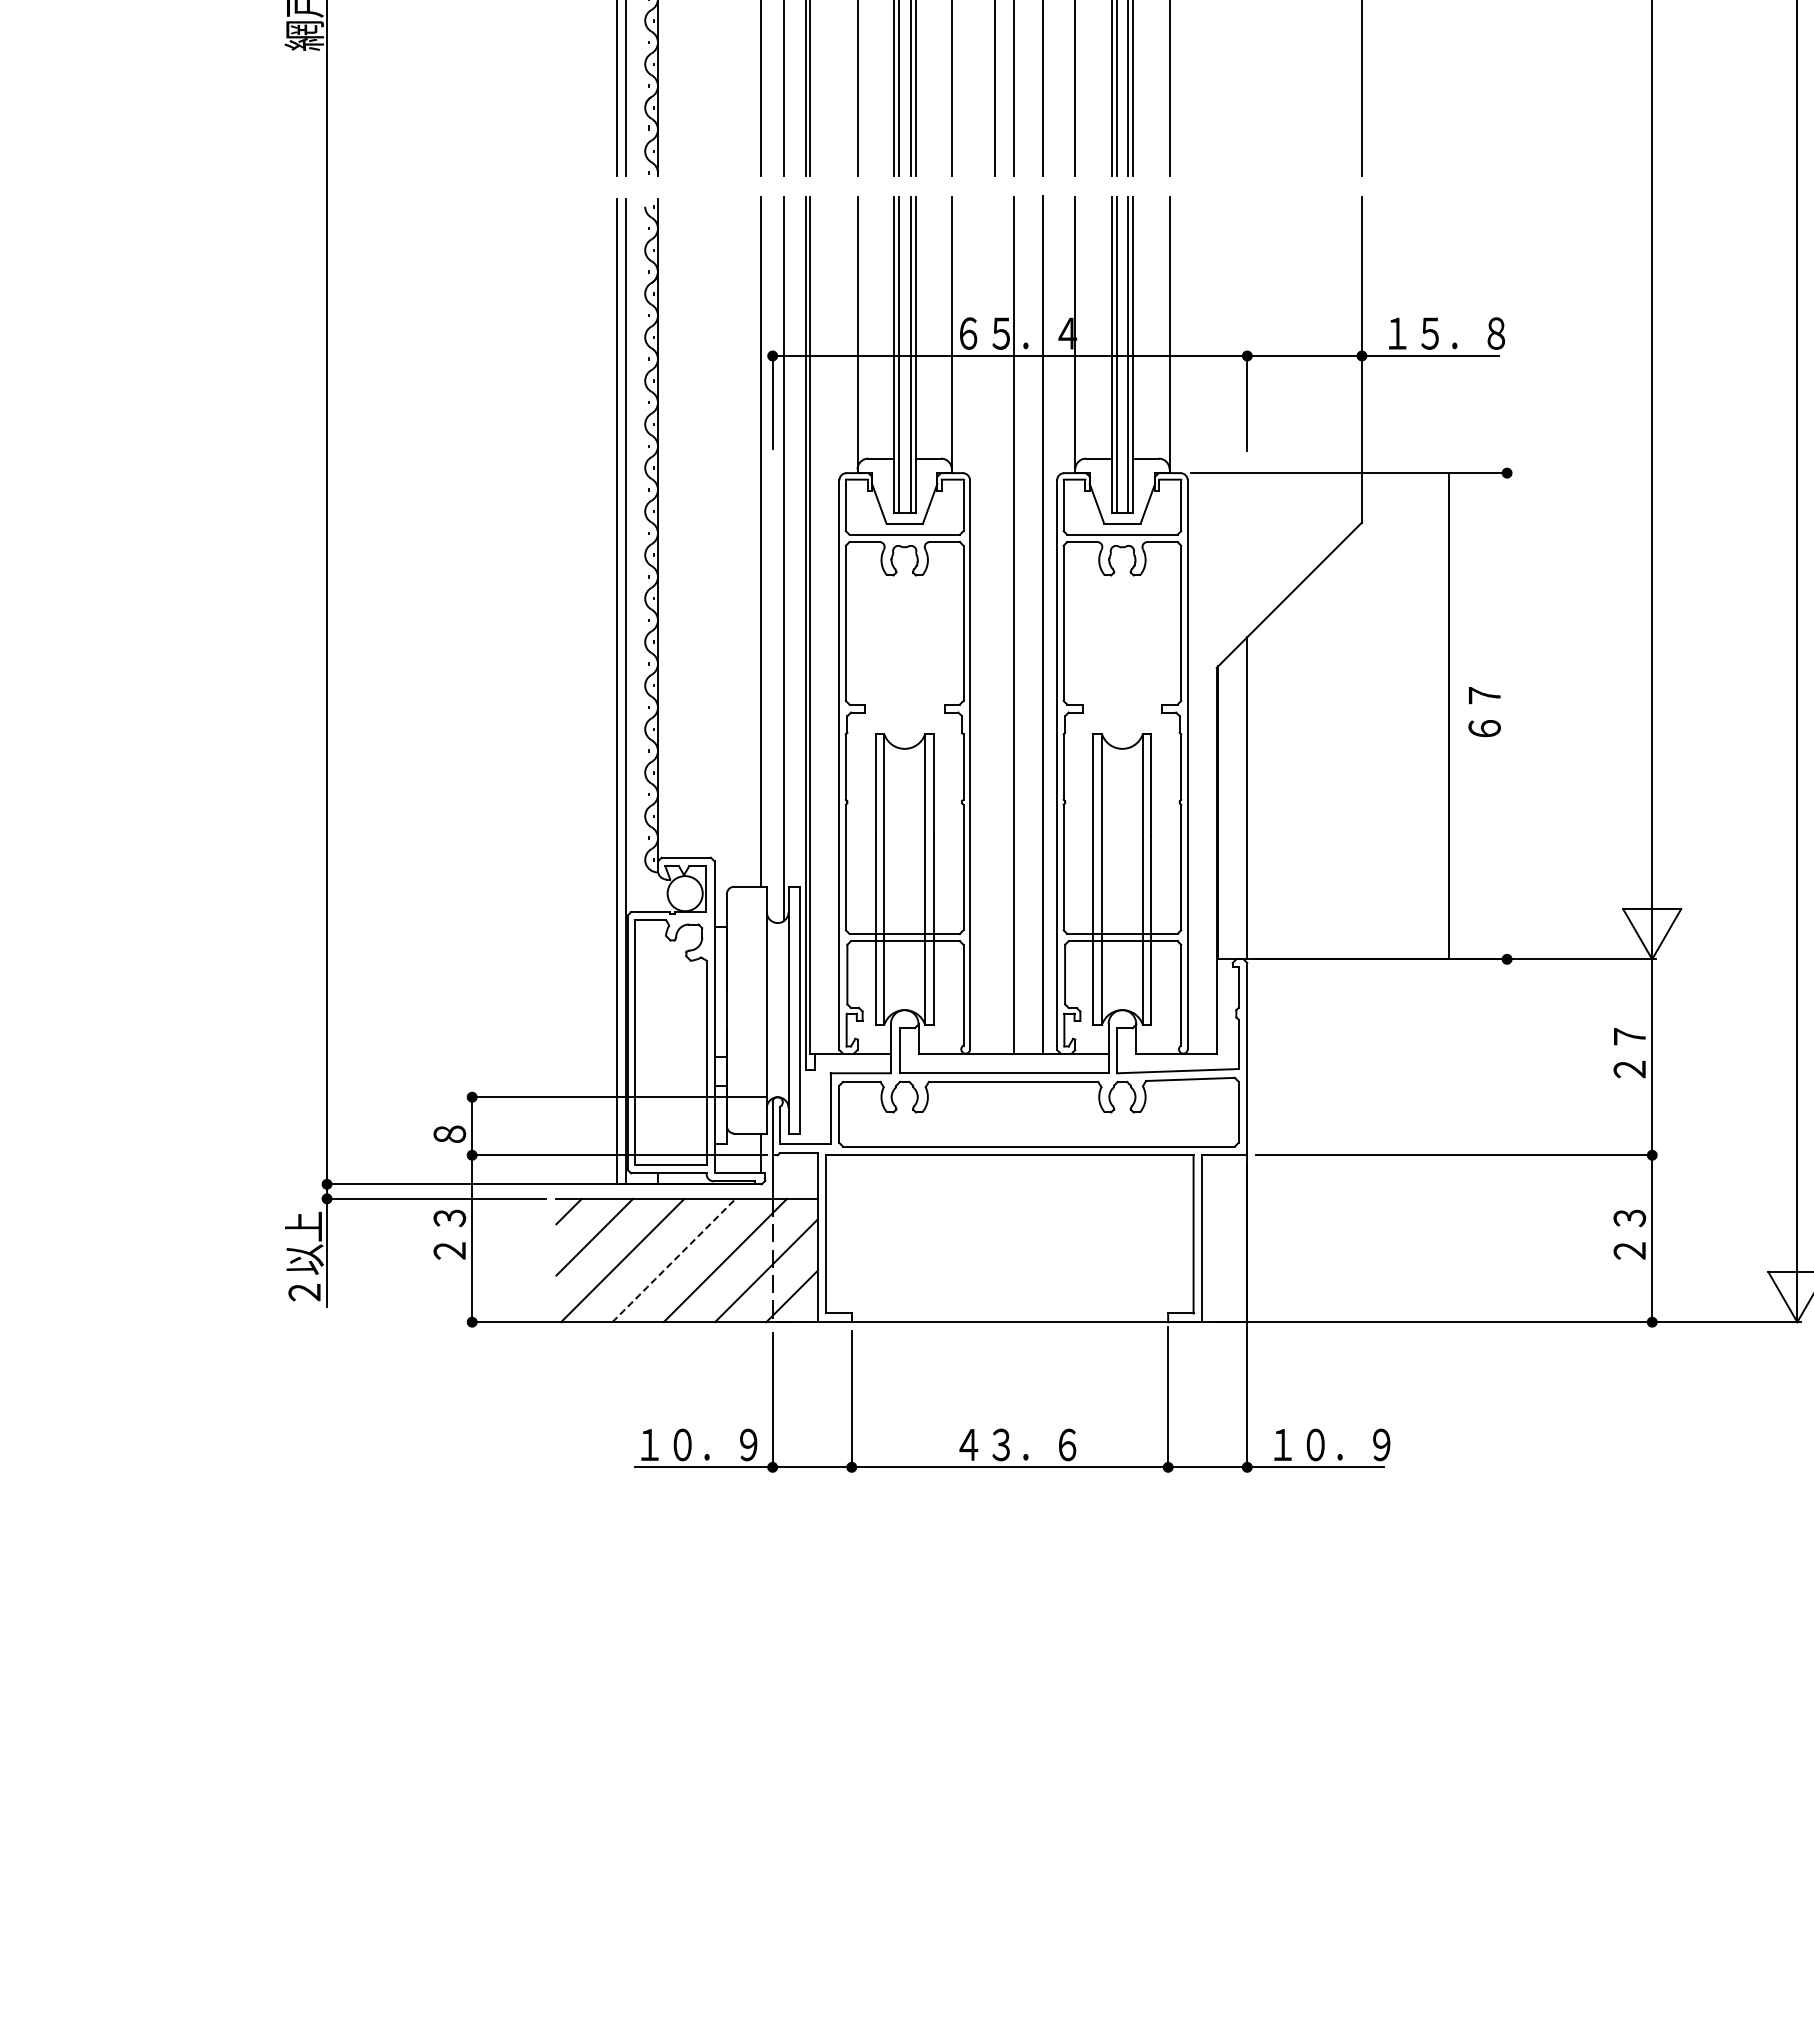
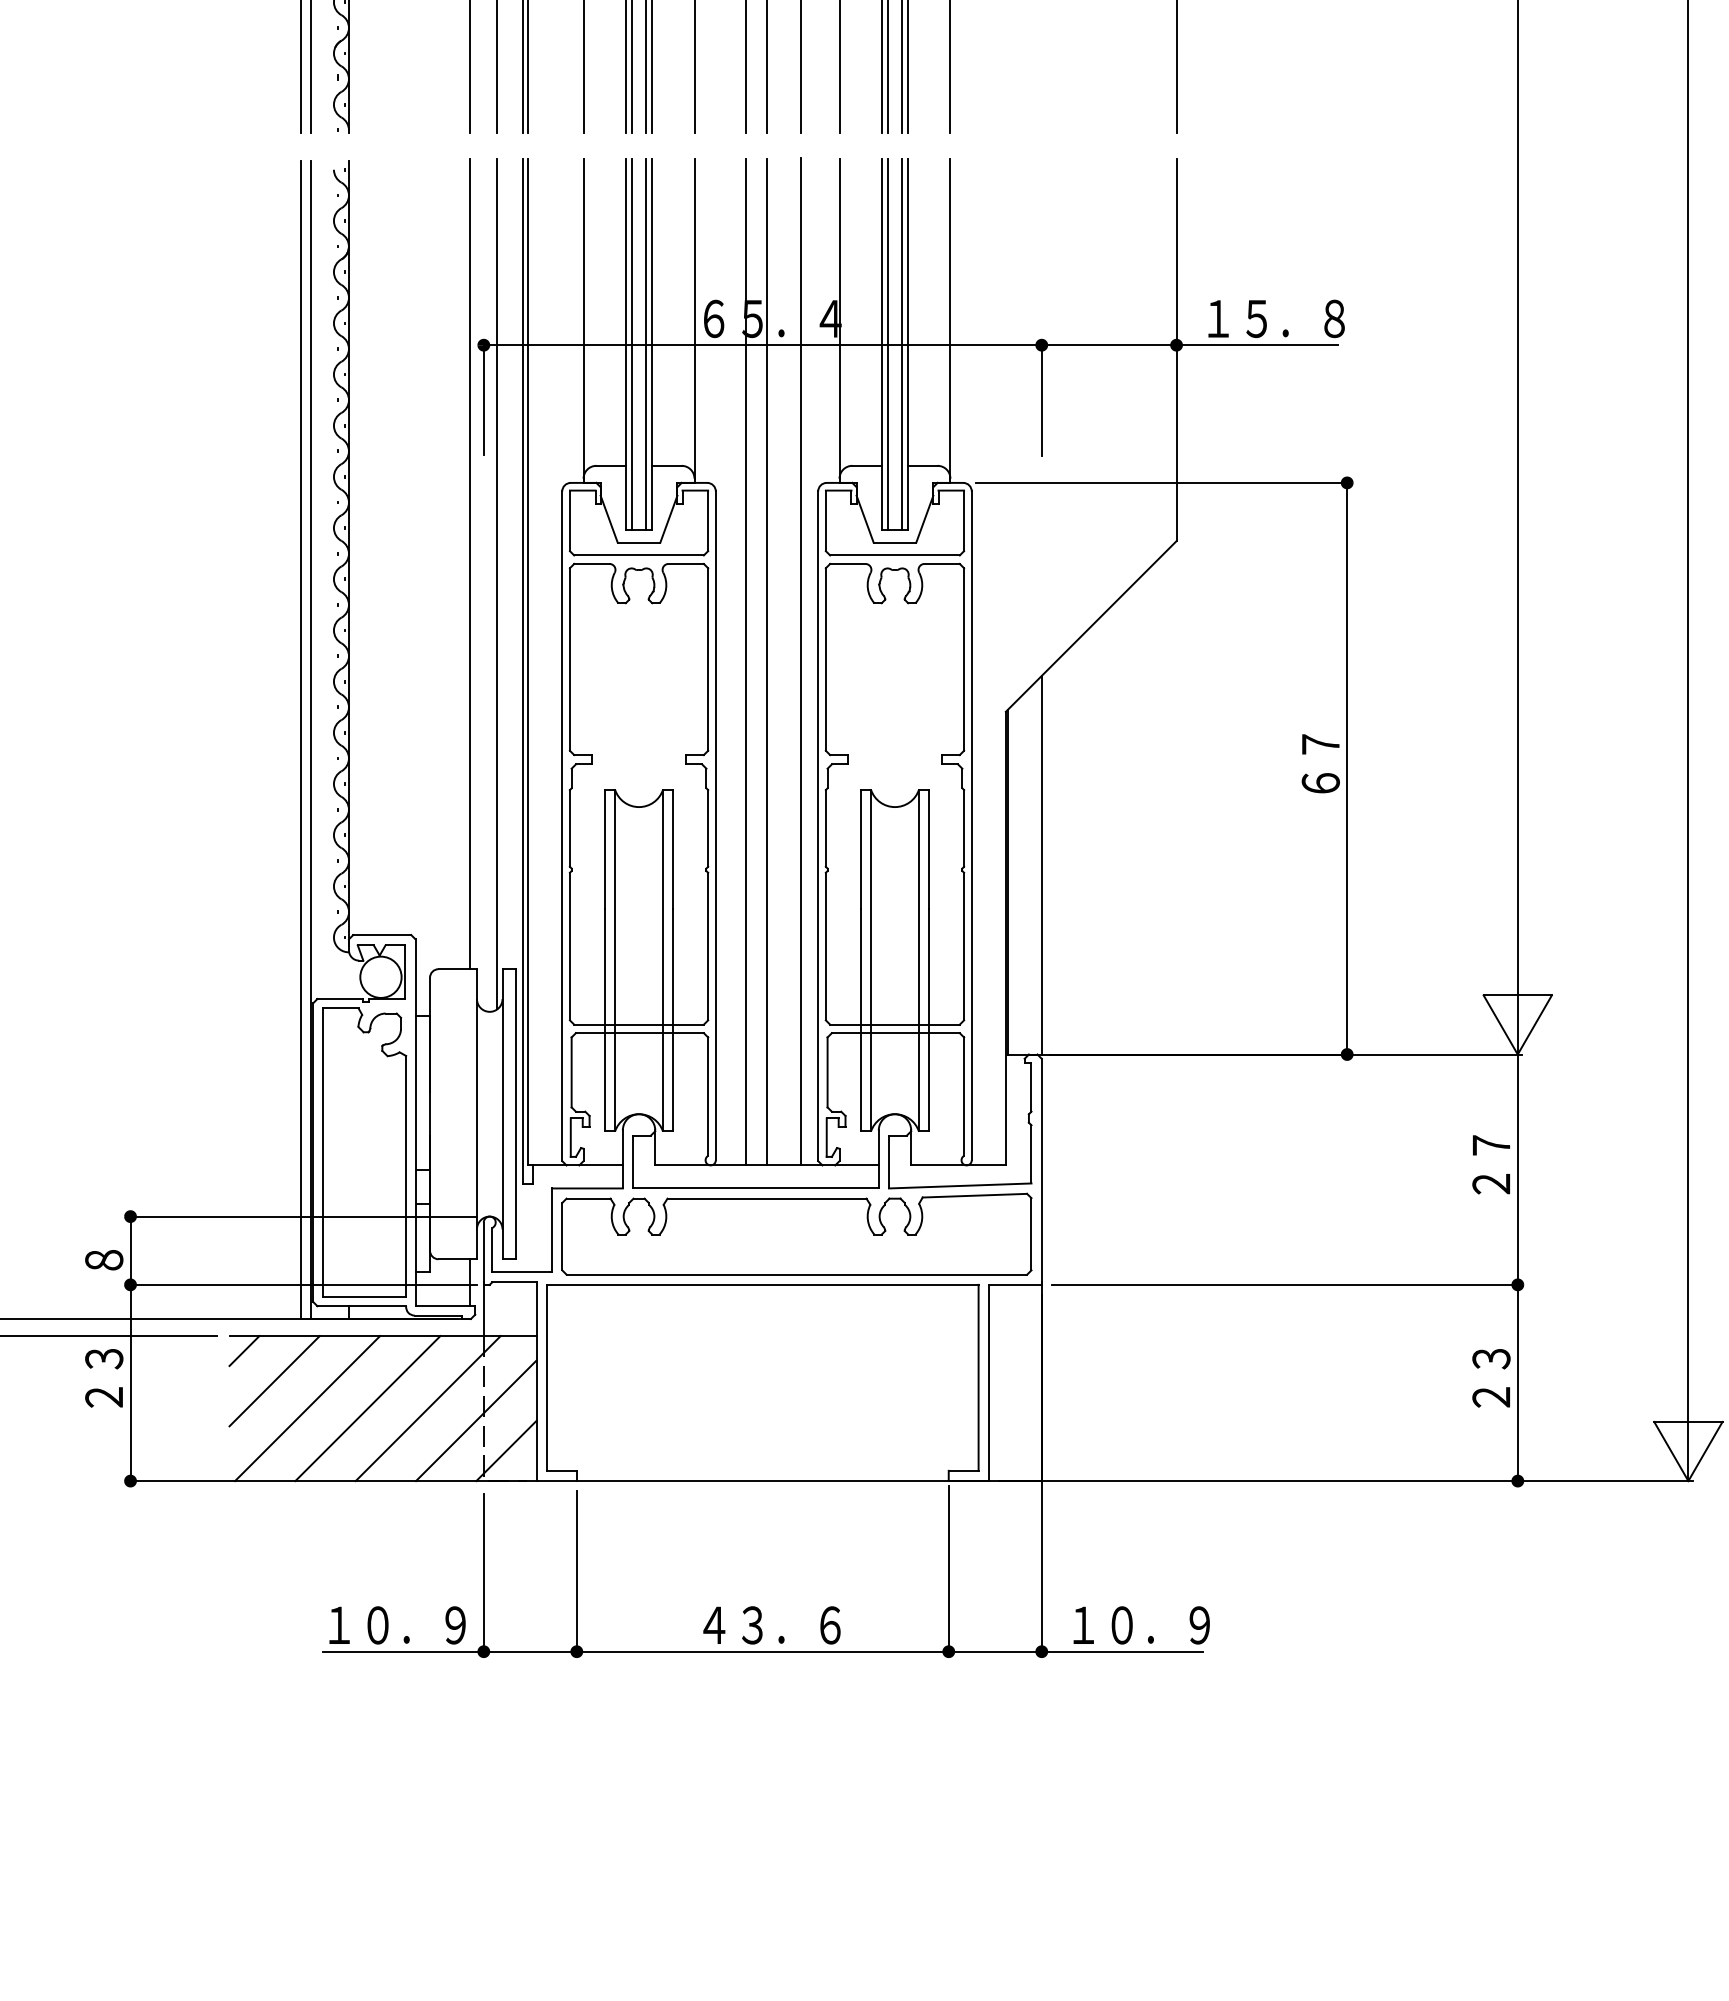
line: (995, 625) -> (745, 662), added
line: (1449, 716) -> (1347, 769), moved
line: (674, 1260) -> (368, 1408), dashed -> solid

